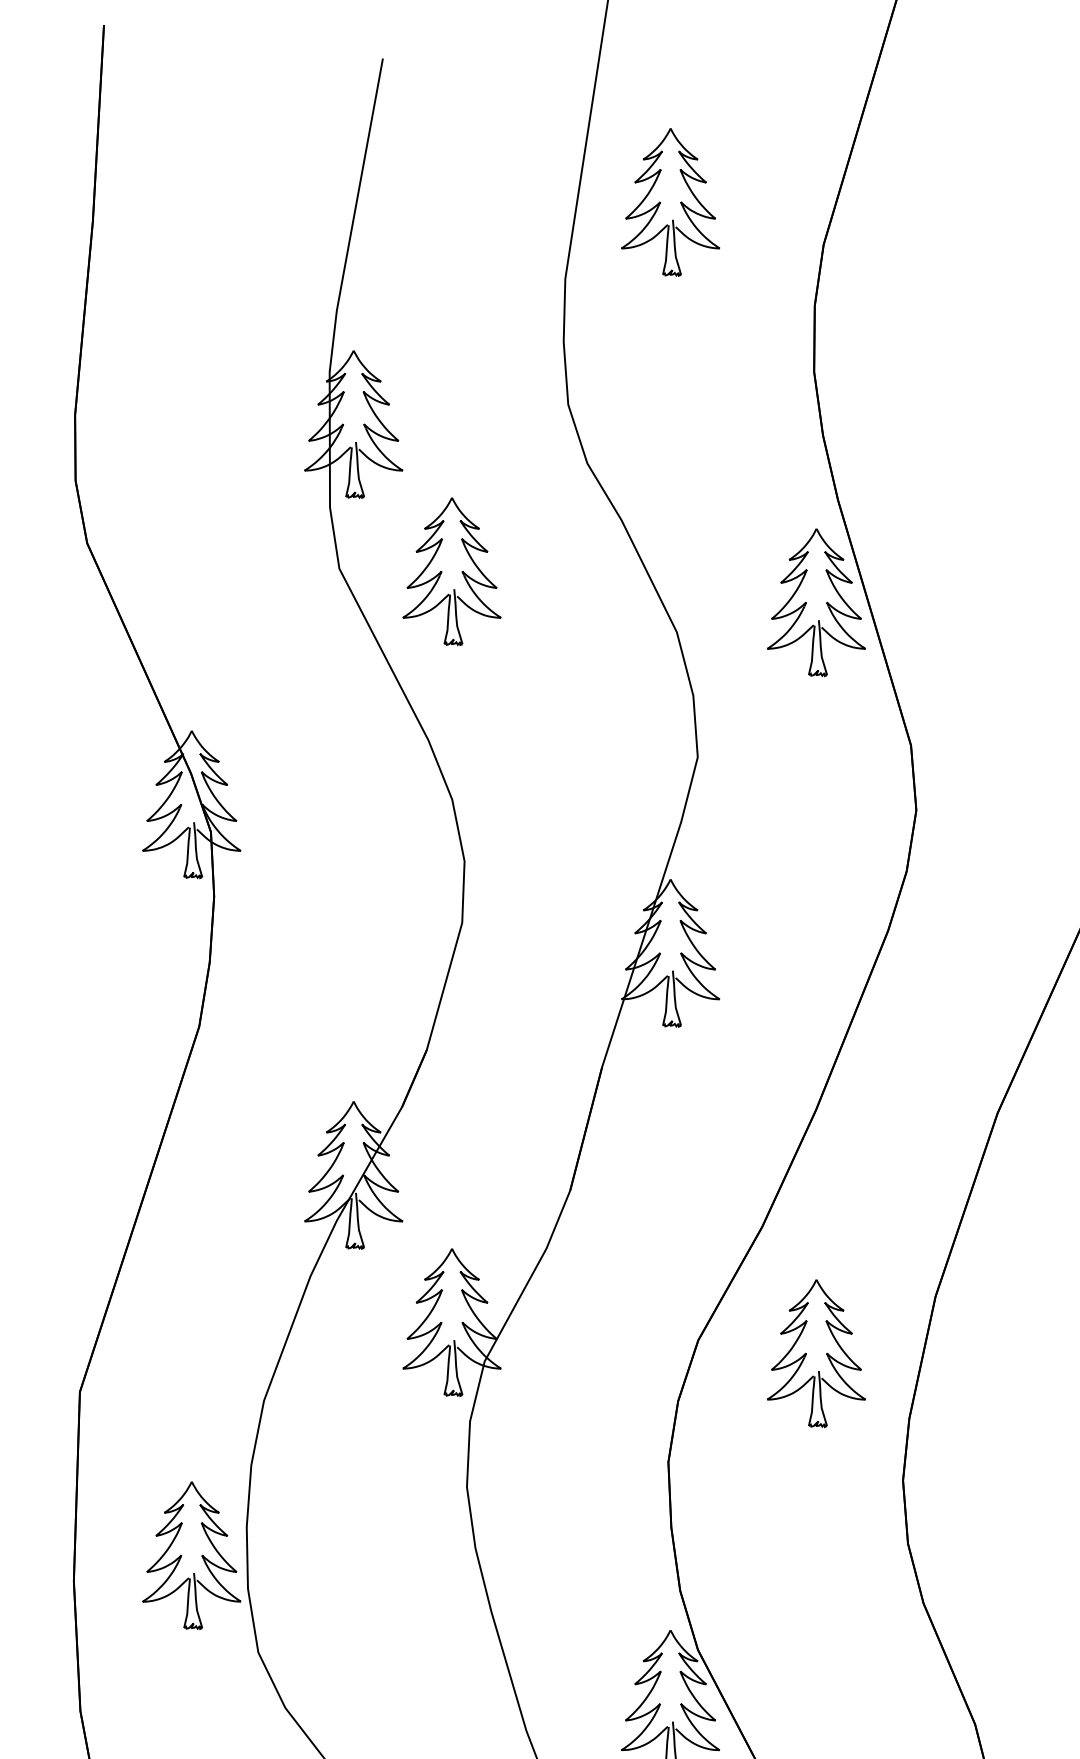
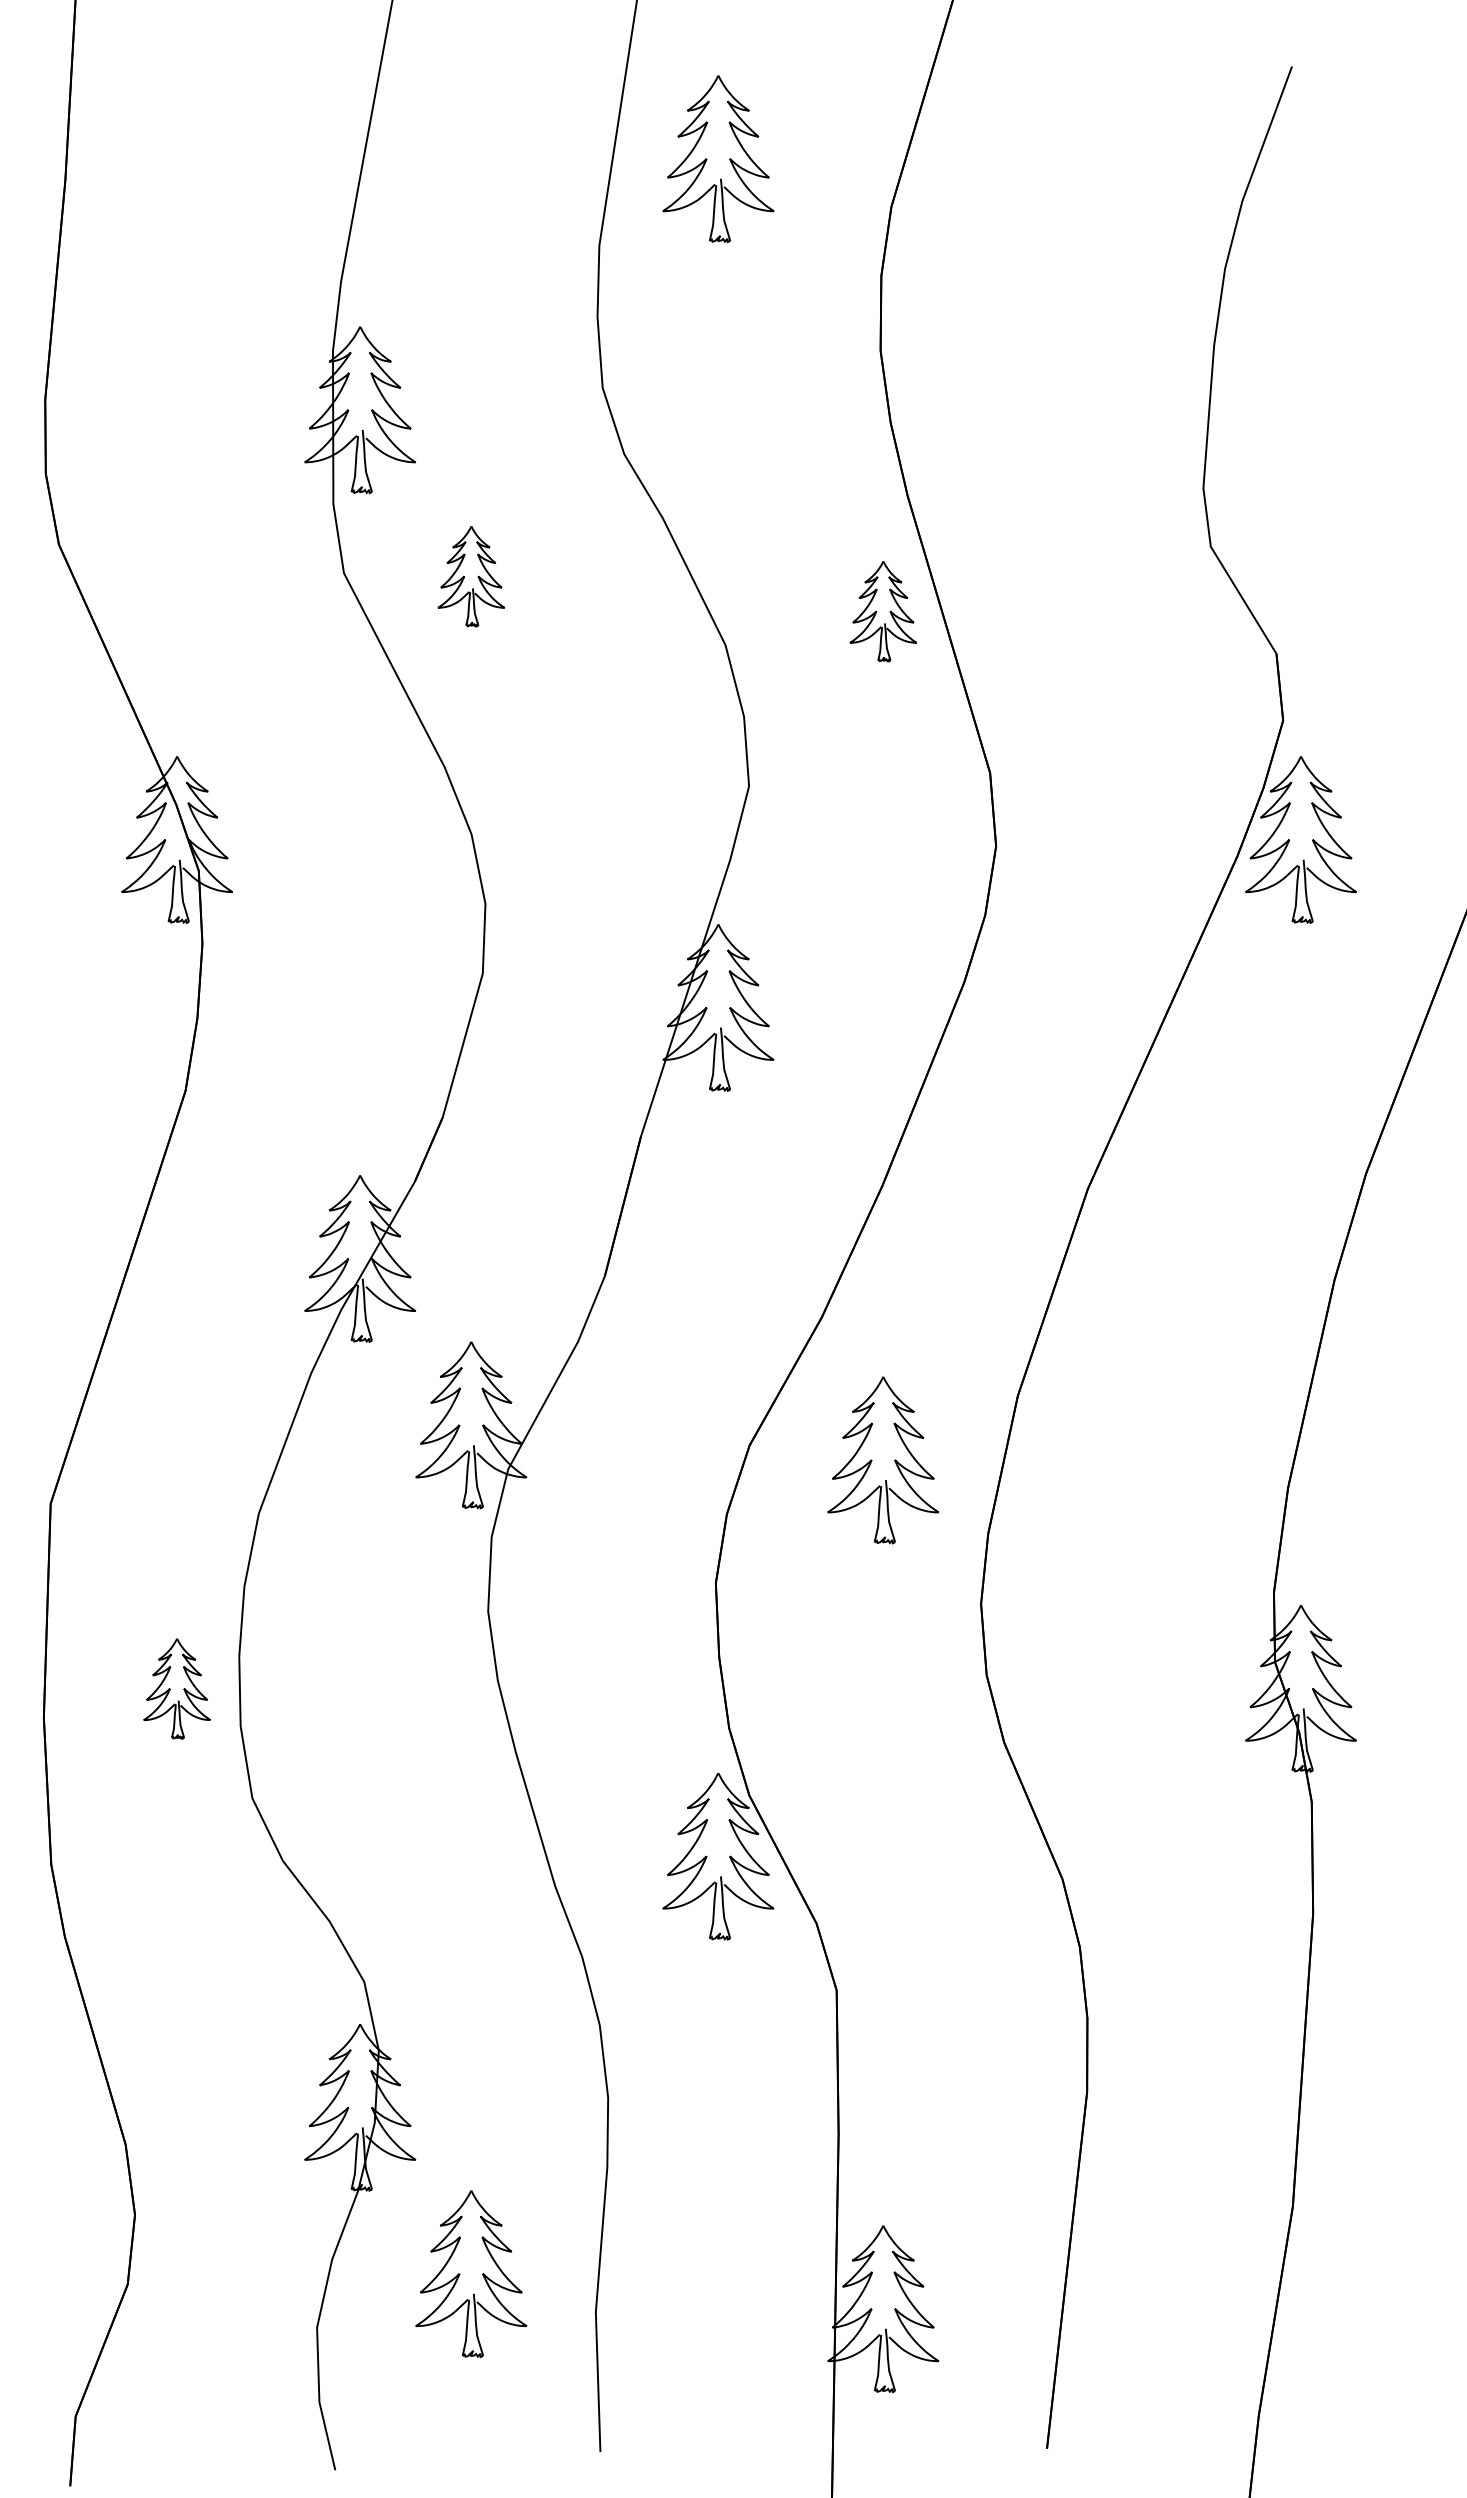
part: (452, 571) -> (471, 576), size x0.6
part: (816, 602) -> (883, 611), size x0.6
part: (191, 1555) -> (176, 1688), size x0.6

